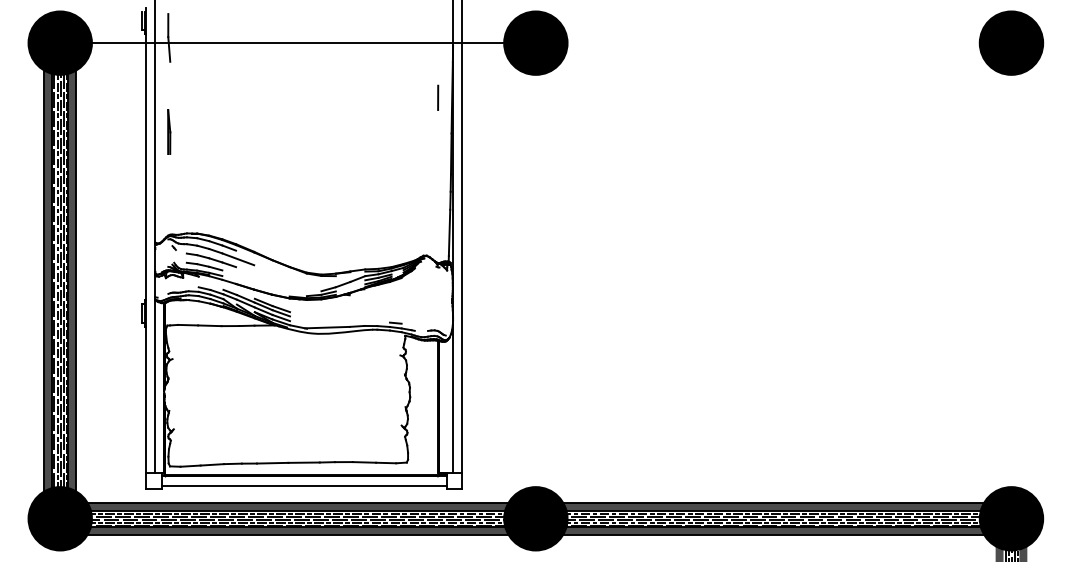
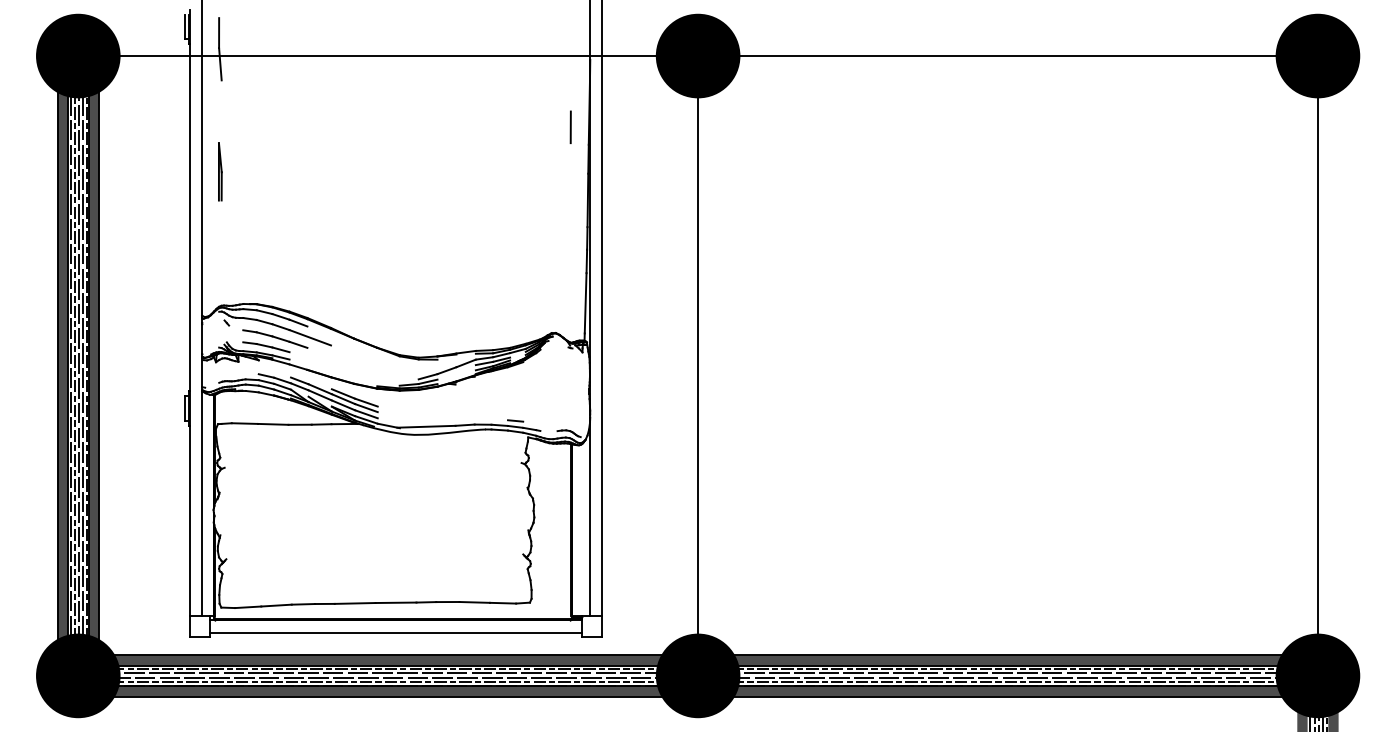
line: (773, 43) -> (1007, 56), added
line: (535, 280) -> (697, 365), added
line: (1011, 280) -> (1317, 365), added

